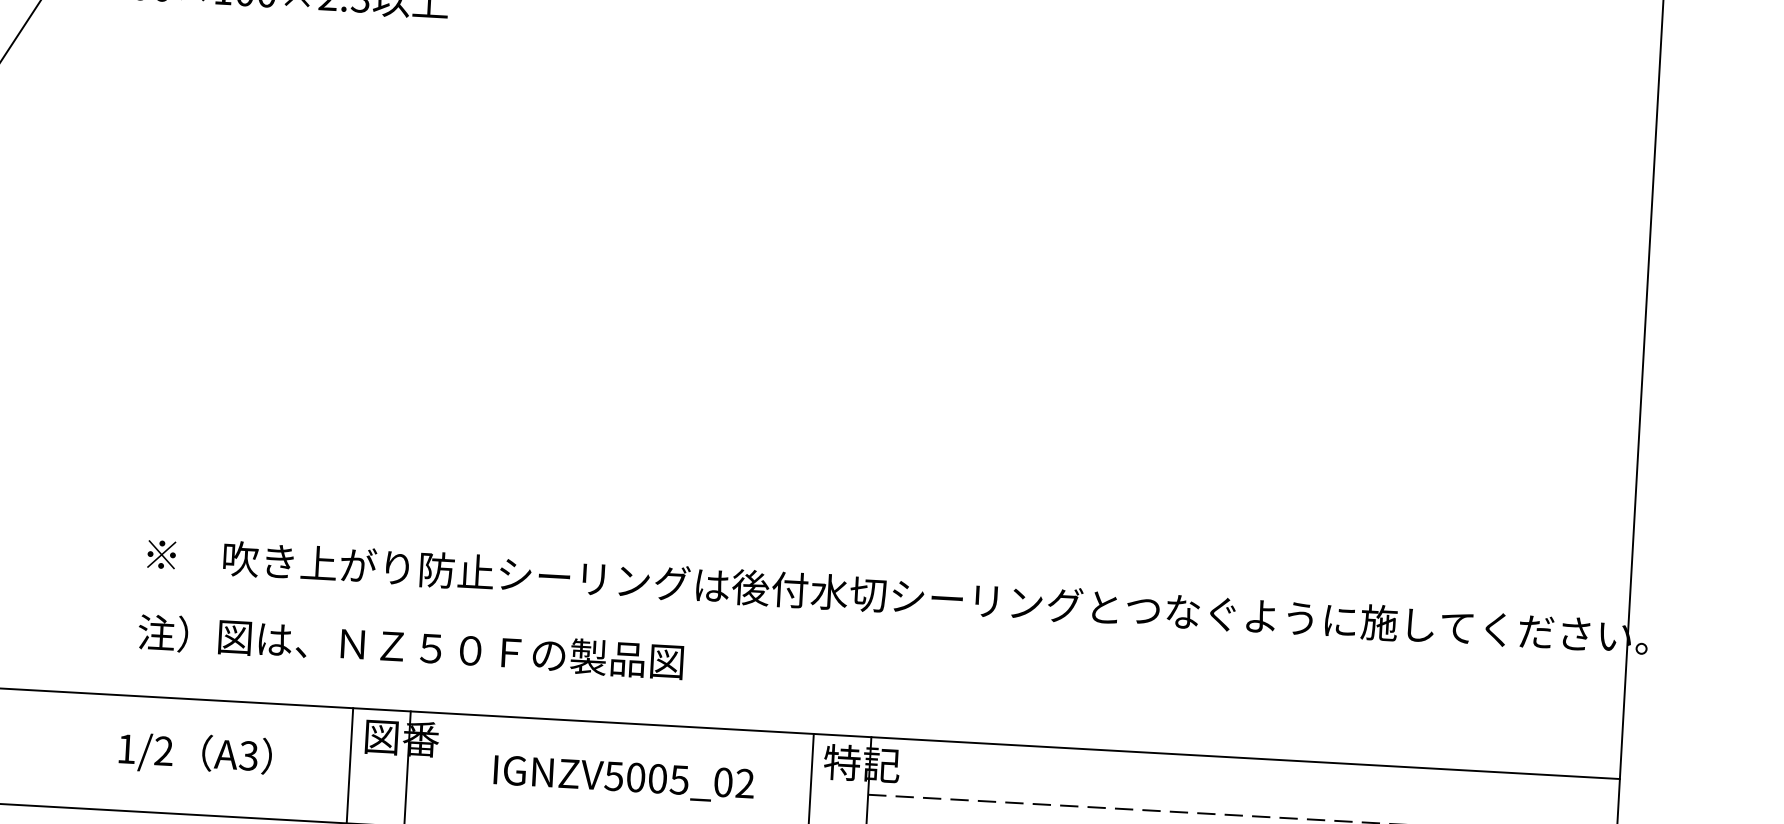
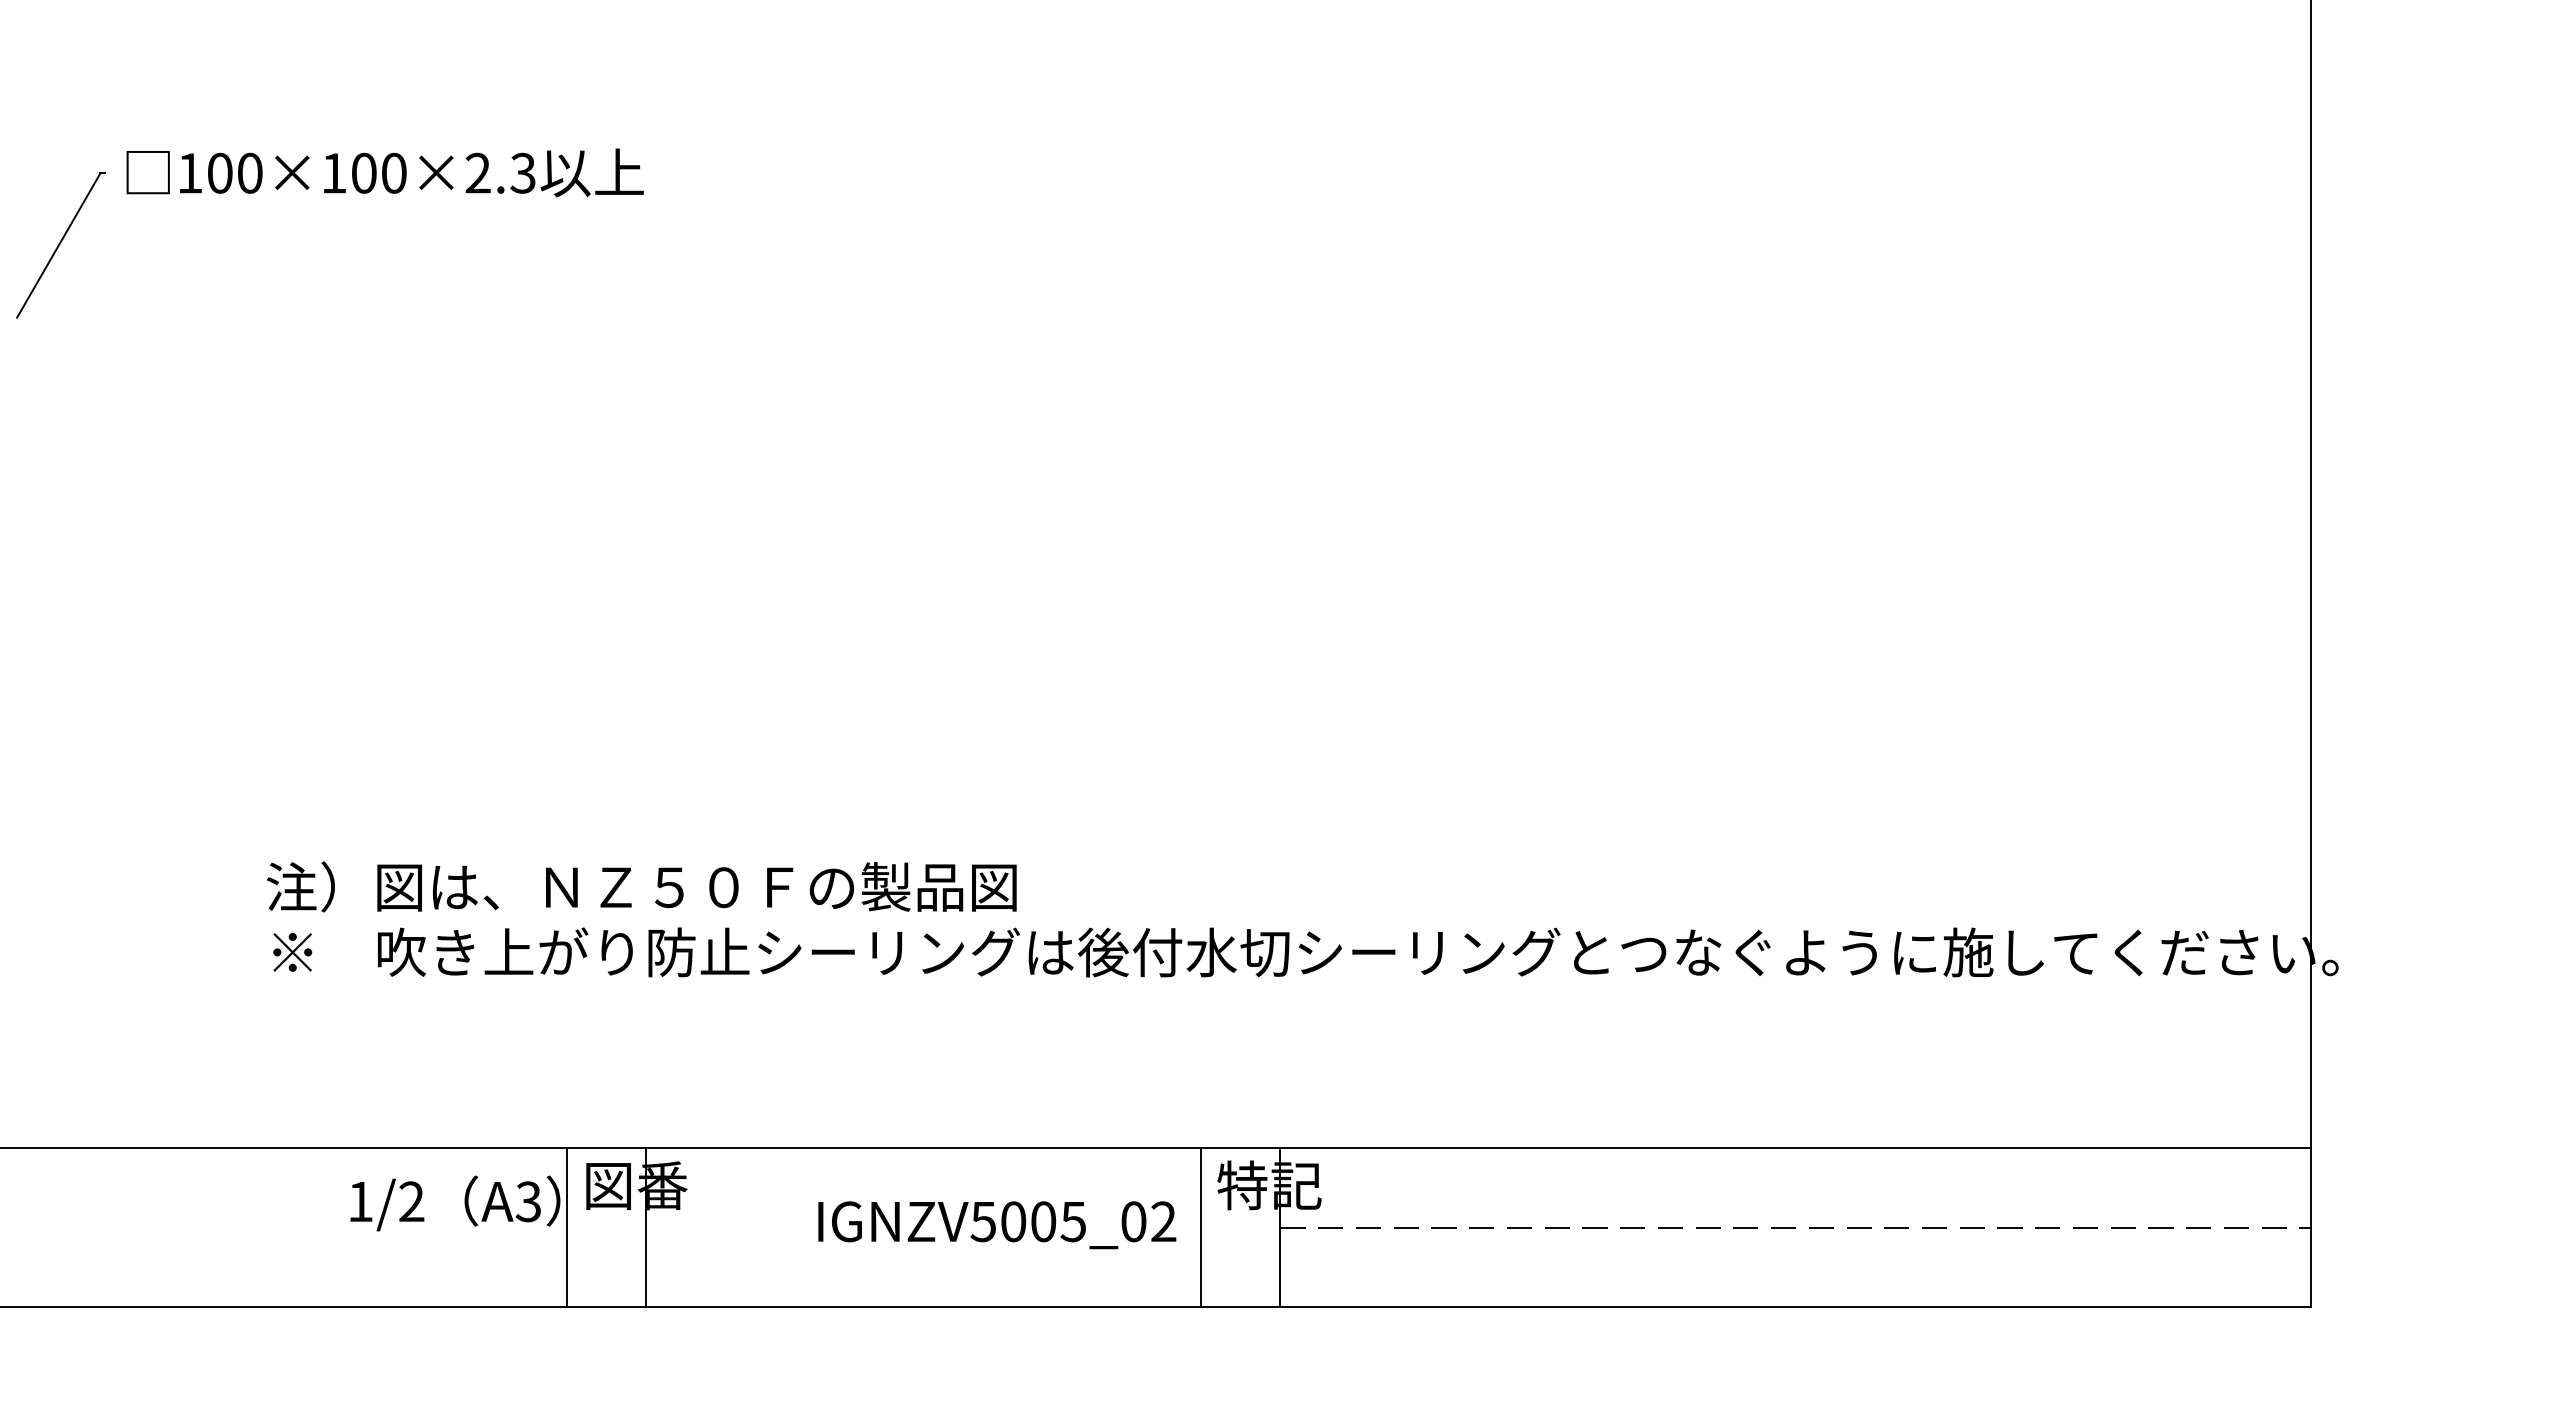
text: (410, 646) -> (641, 886), moved
text: (195, 754) -> (455, 1203), moved
text: (624, 779) -> (997, 1225), moved

